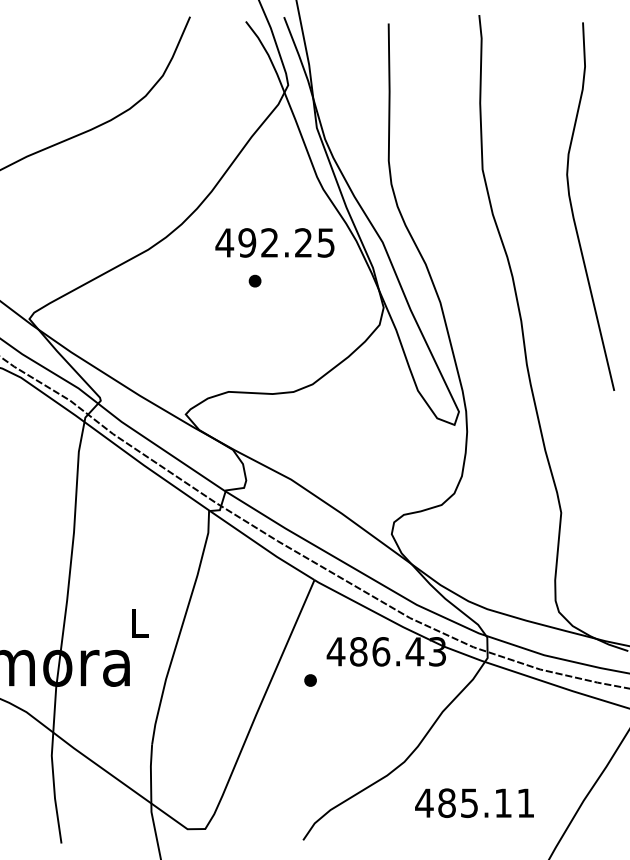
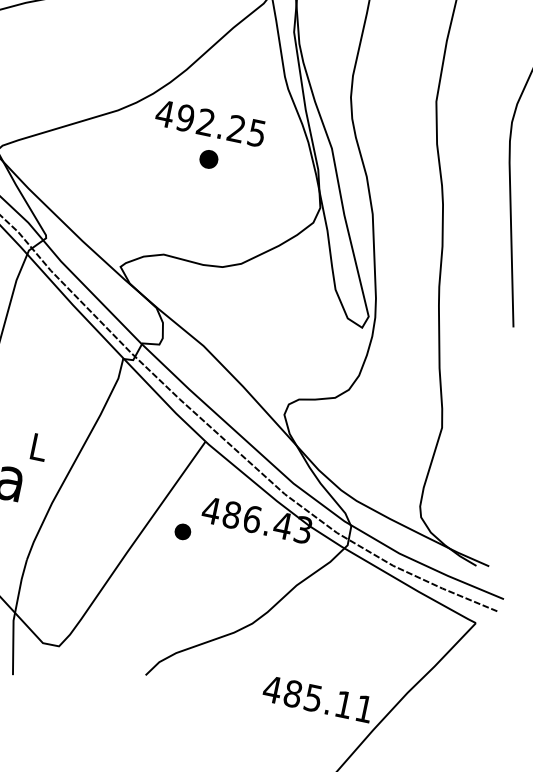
text: (274, 242) -> (210, 122), moved
part: (254, 280) -> (208, 158), size x1.6
part: (310, 680) -> (182, 531), size x1.4
text: (474, 802) -> (318, 698), moved

